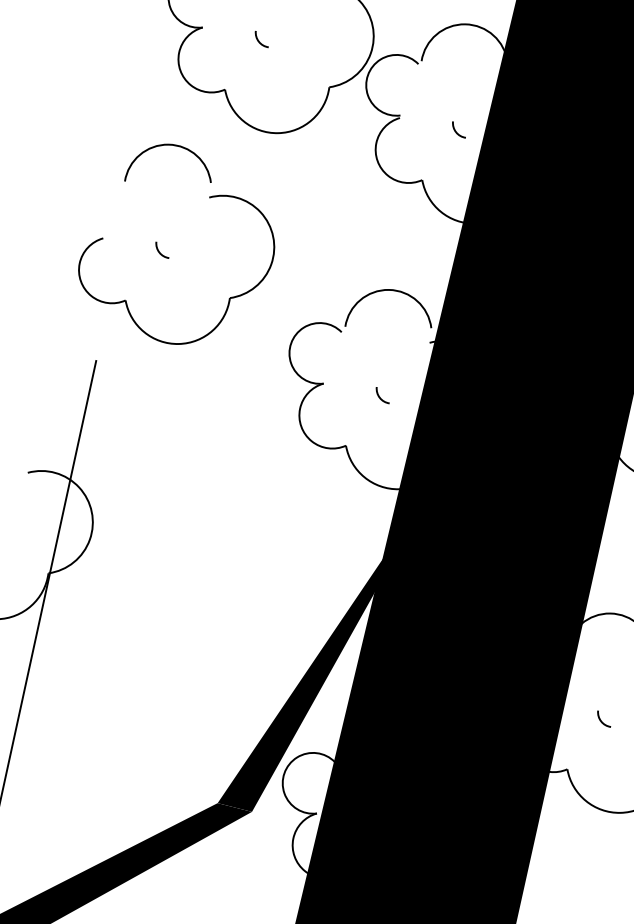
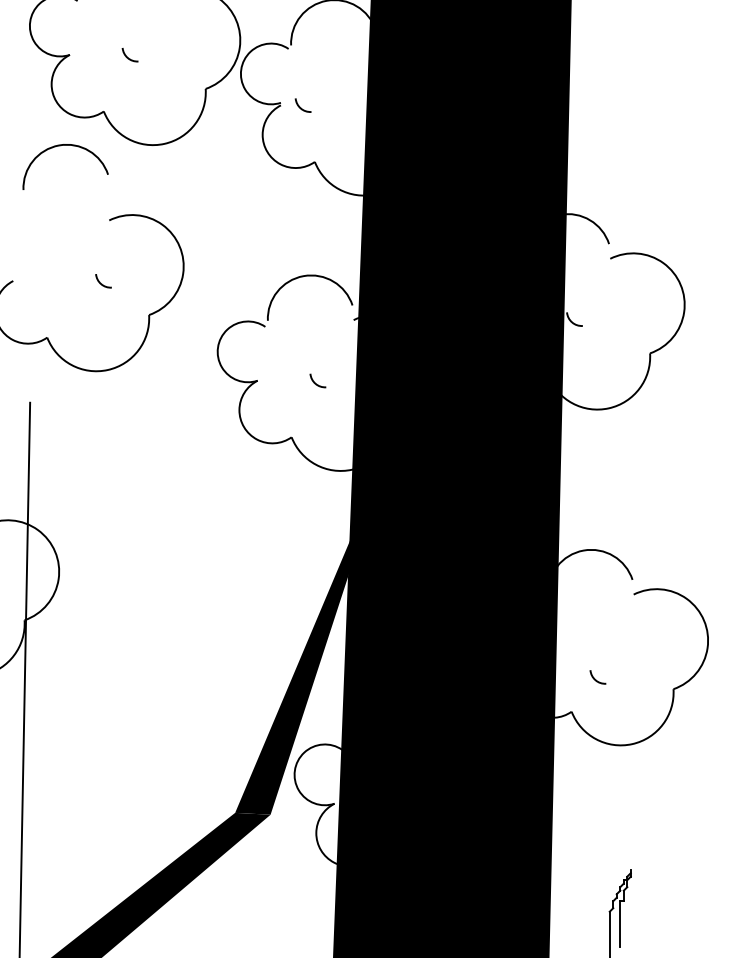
arc: (456, 130) -> (300, 106), moved
arc: (169, 145) -> (60, 146), moved
arc: (160, 252) -> (102, 283), moved
arc: (601, 719) -> (595, 678), moved

